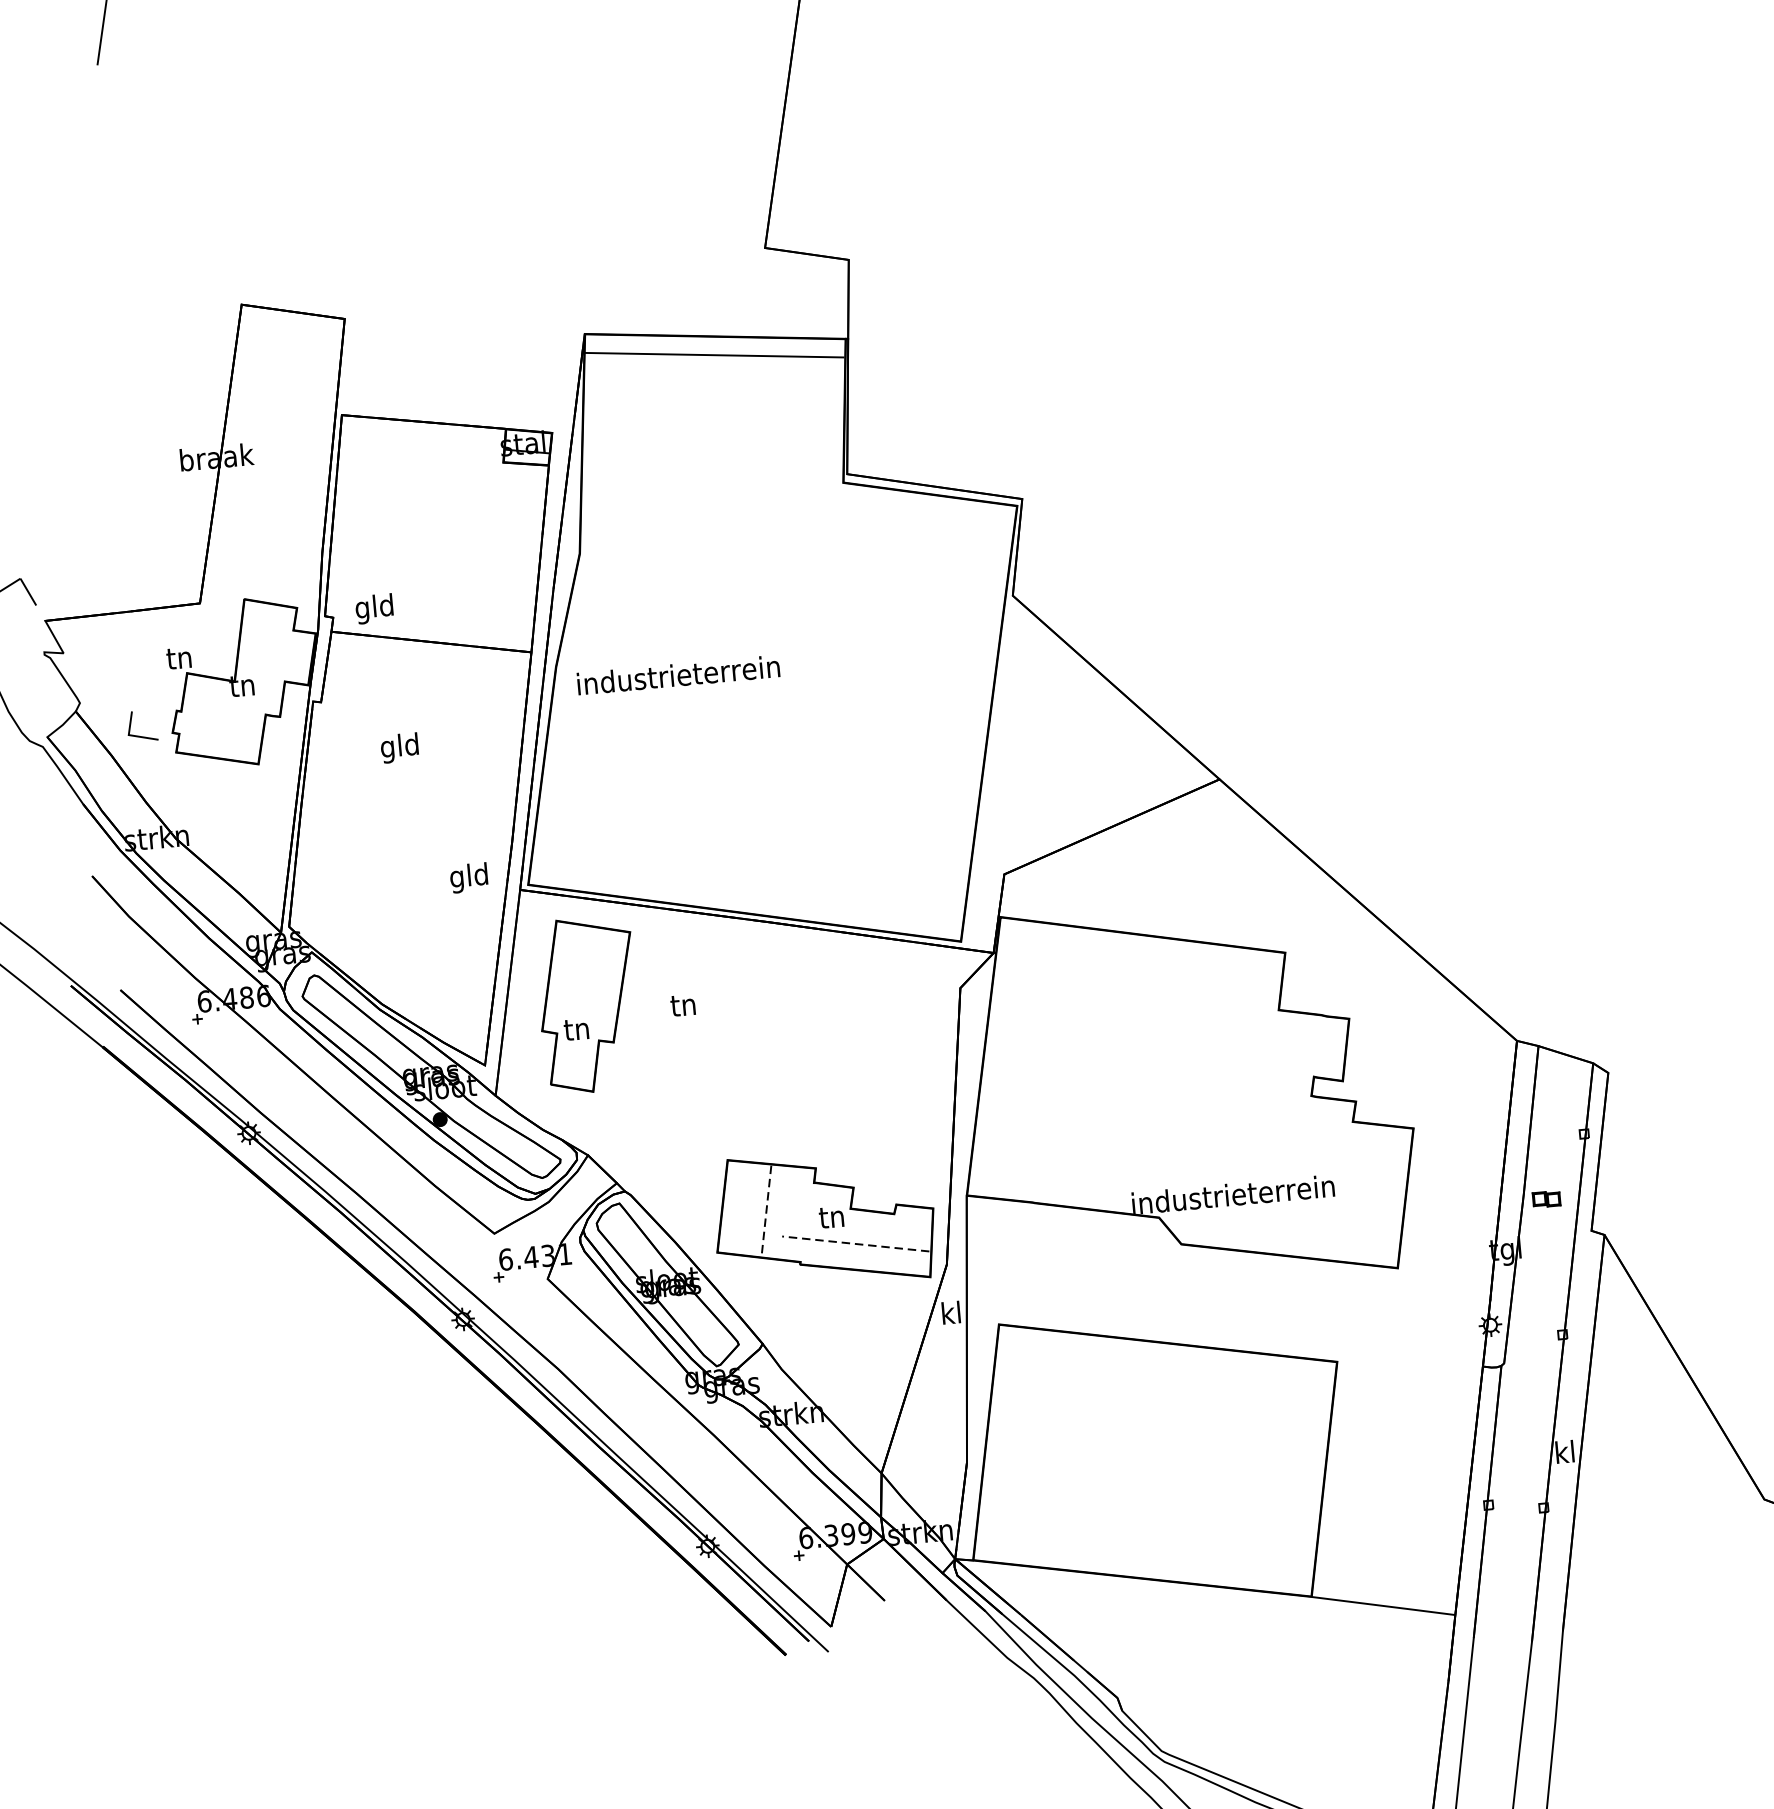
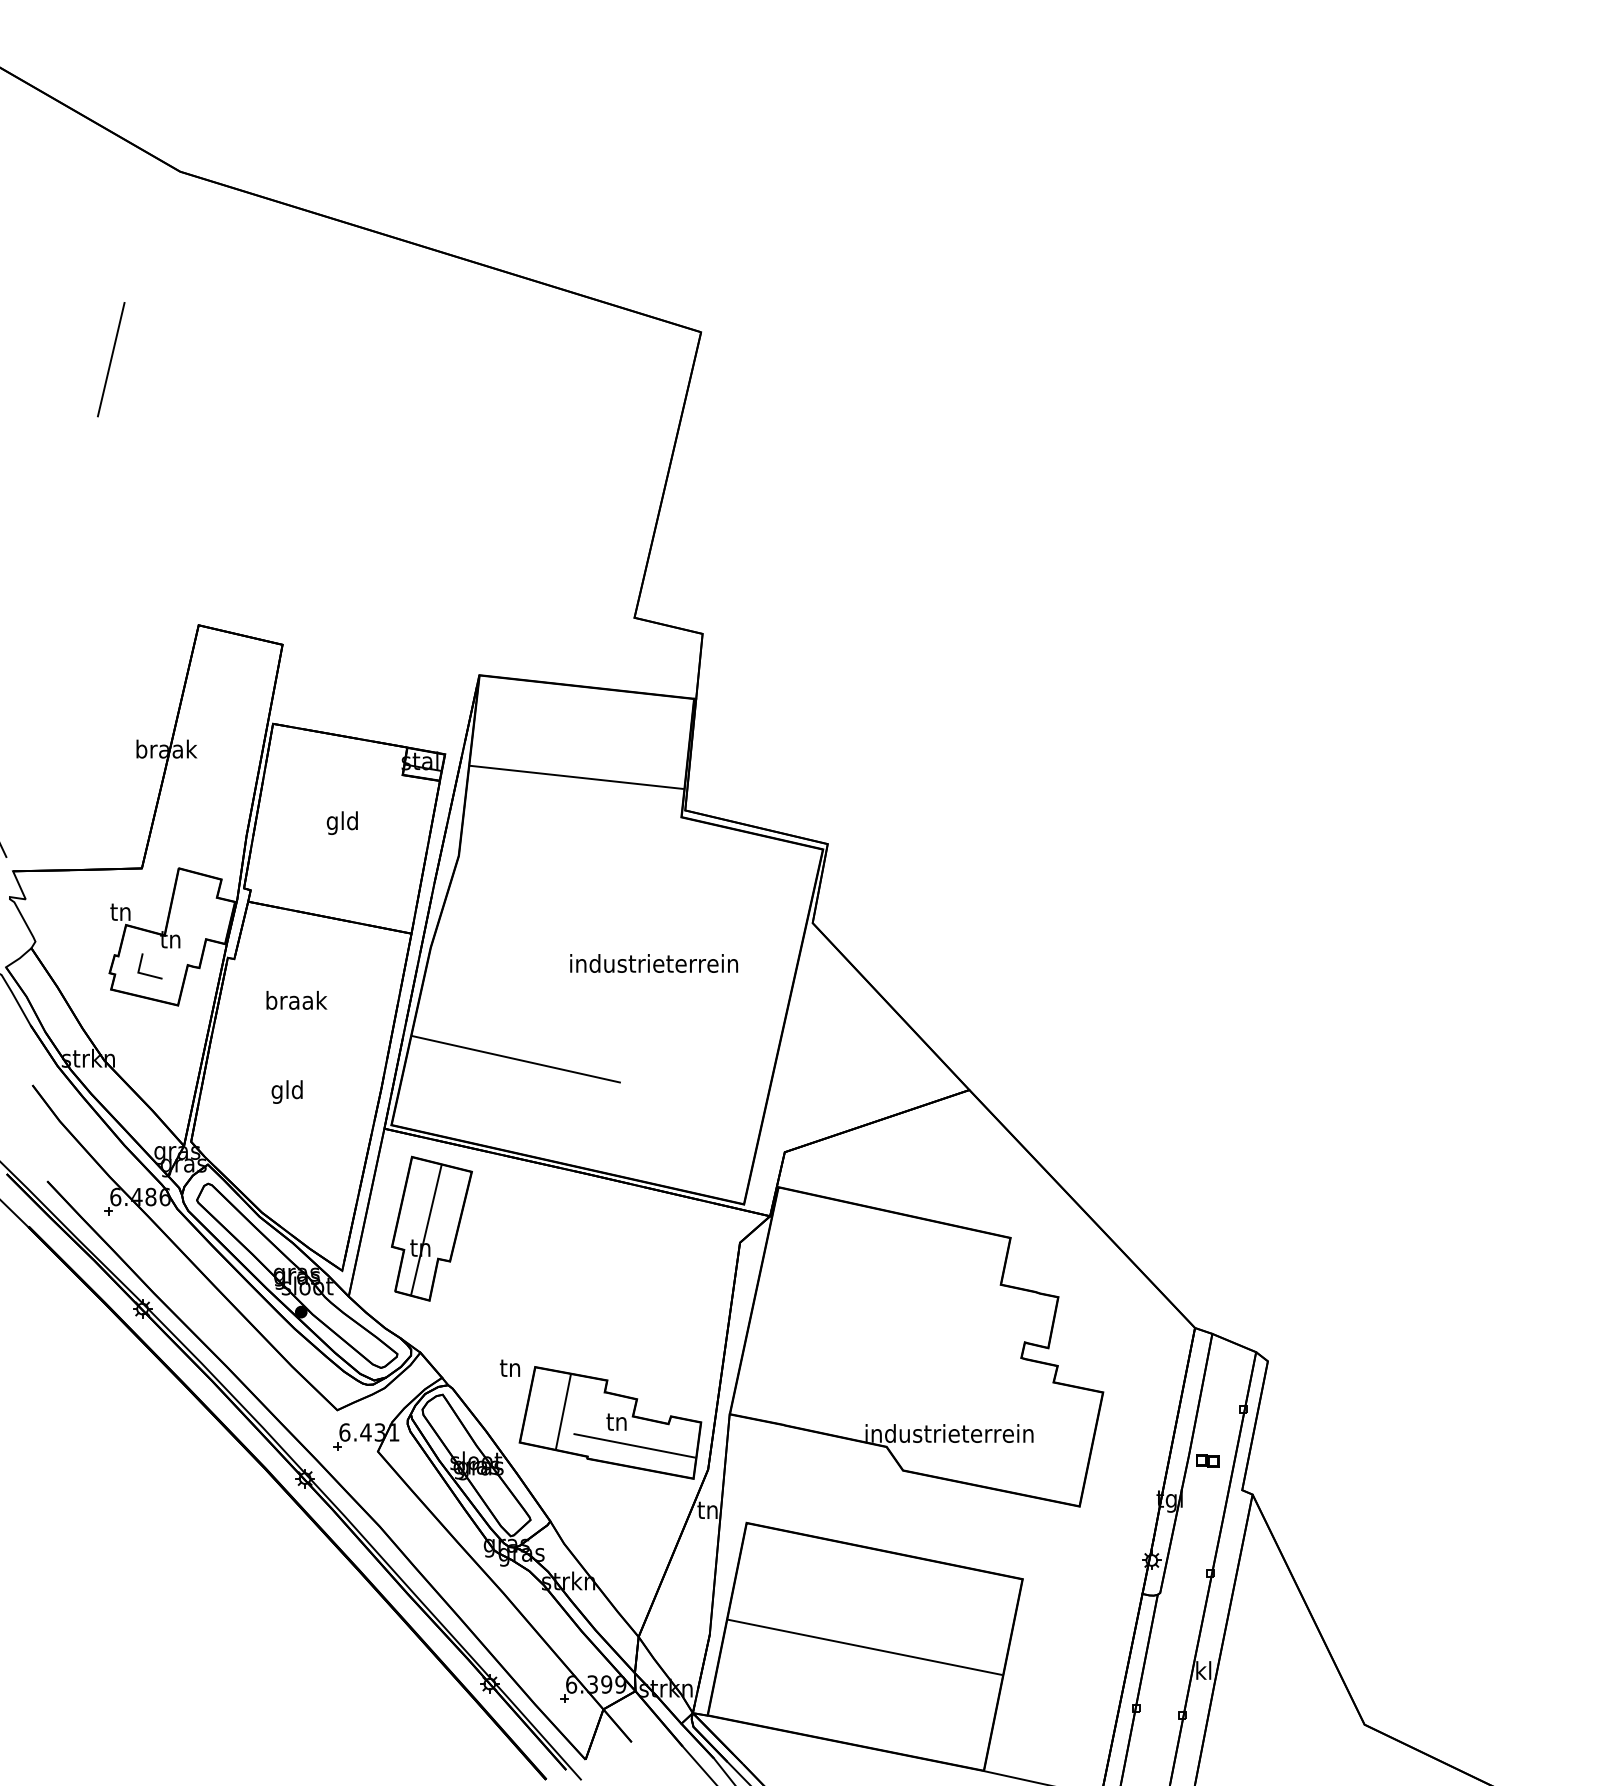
line: (714, 354) -> (576, 776), moved
text: (373, 608) -> (341, 822), moved
text: (677, 675) -> (653, 963), moved
line: (138, 735) -> (146, 973), moved
text: (400, 747) -> (296, 1002), gld -> braak
line: (670, 792) -> (515, 1059), added
text: (468, 877) -> (286, 1091), moved
text: (682, 1004) -> (509, 1367), moved
line: (581, 1006) -> (426, 1229), added
line: (766, 1211) -> (563, 1412), dashed -> solid
line: (855, 1243) -> (634, 1445), dashed -> solid
text: (950, 1312) -> (707, 1509), kl -> tn
line: (1154, 1460) -> (864, 1646), added

